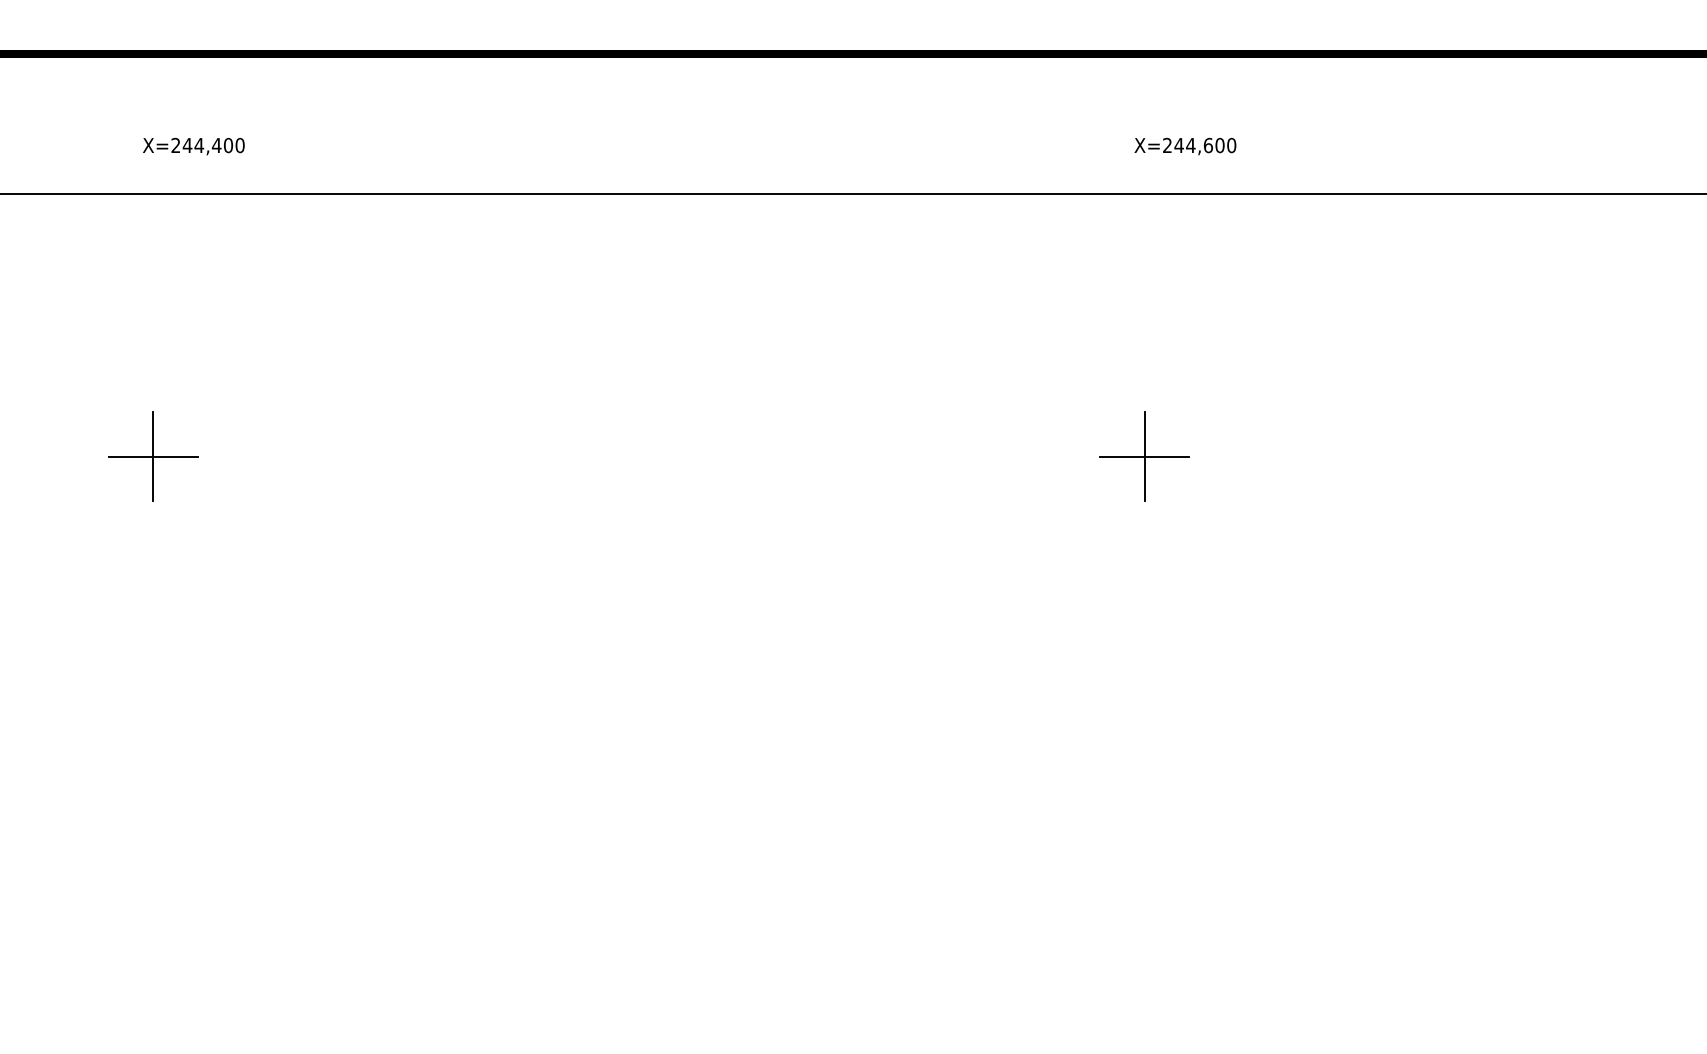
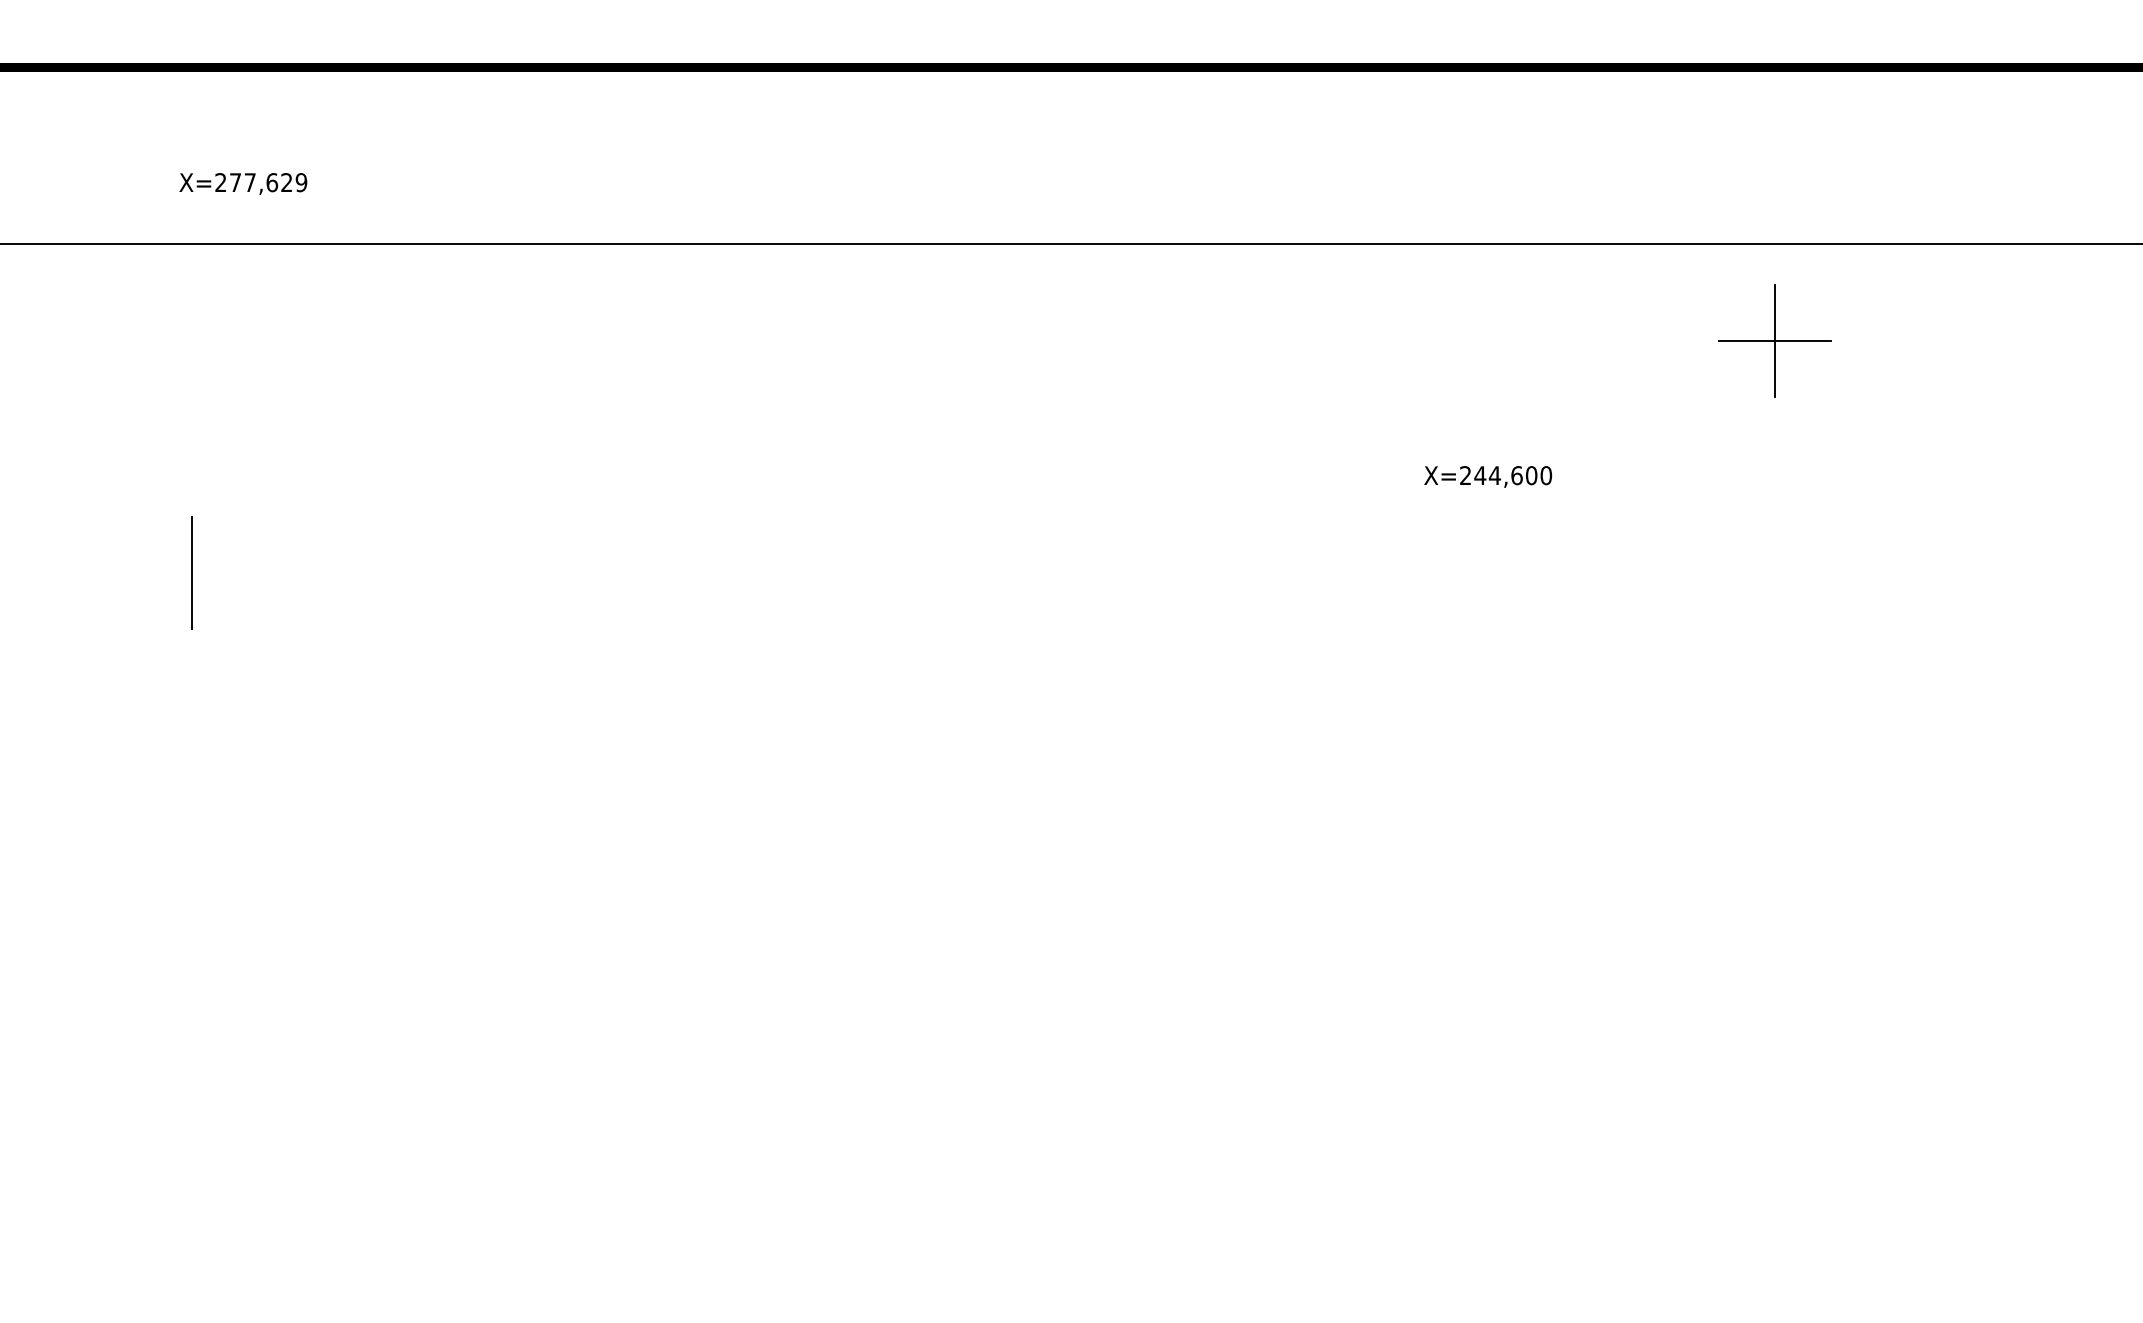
text: (213, 145) -> (268, 182), X=244,400 -> X=277,629
text: (1185, 146) -> (1488, 476), moved
line: (153, 456) -> (192, 573), removed
part: (1144, 456) -> (1774, 340), moved

